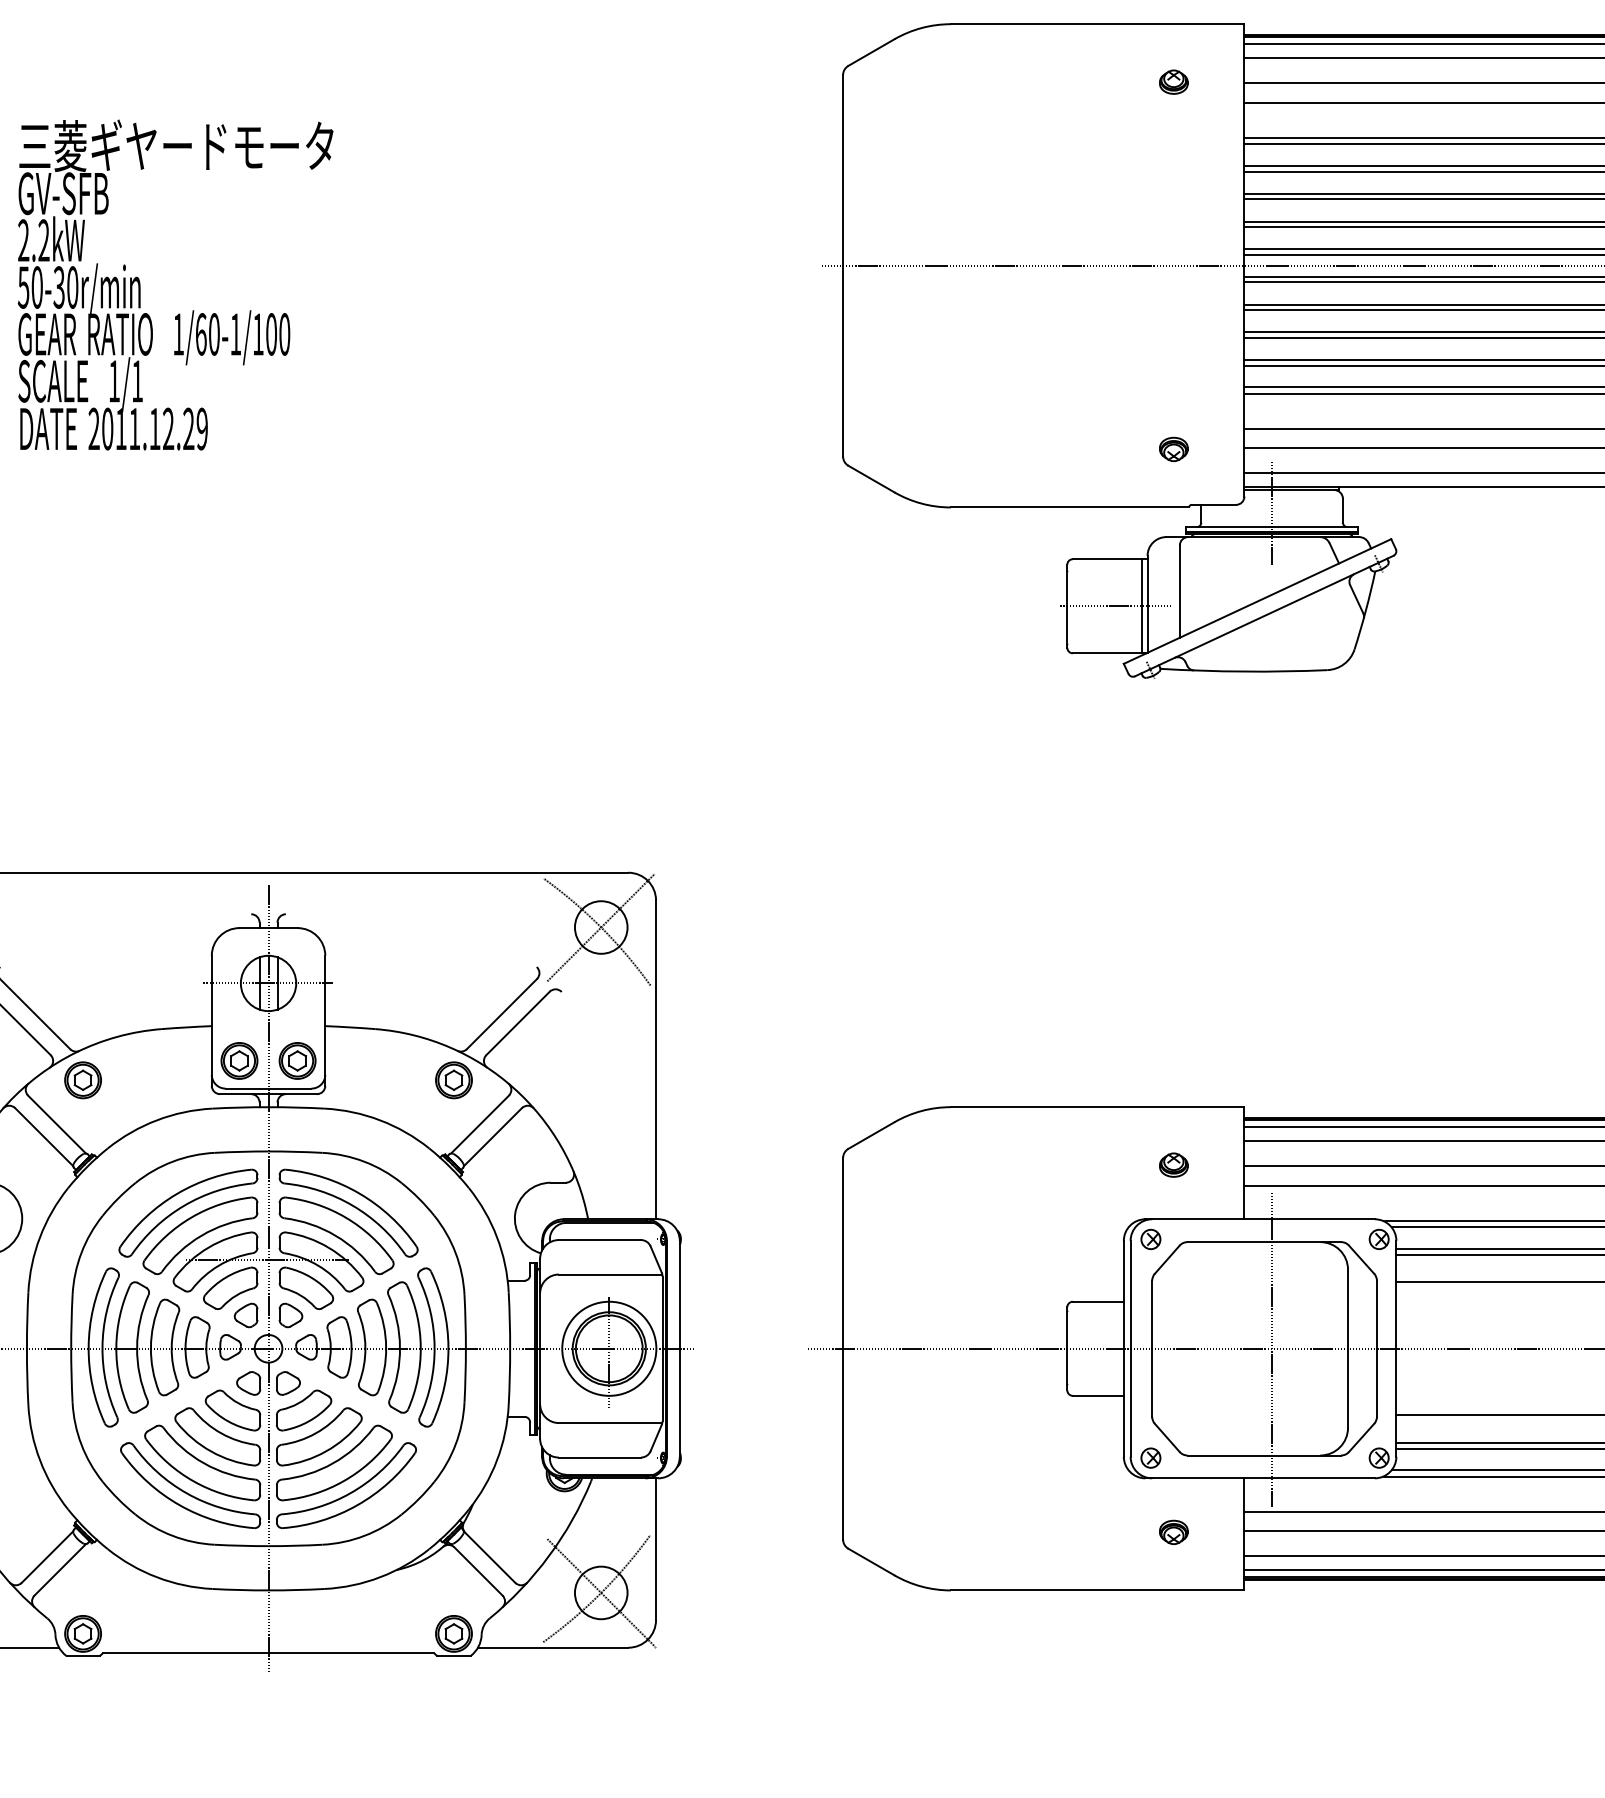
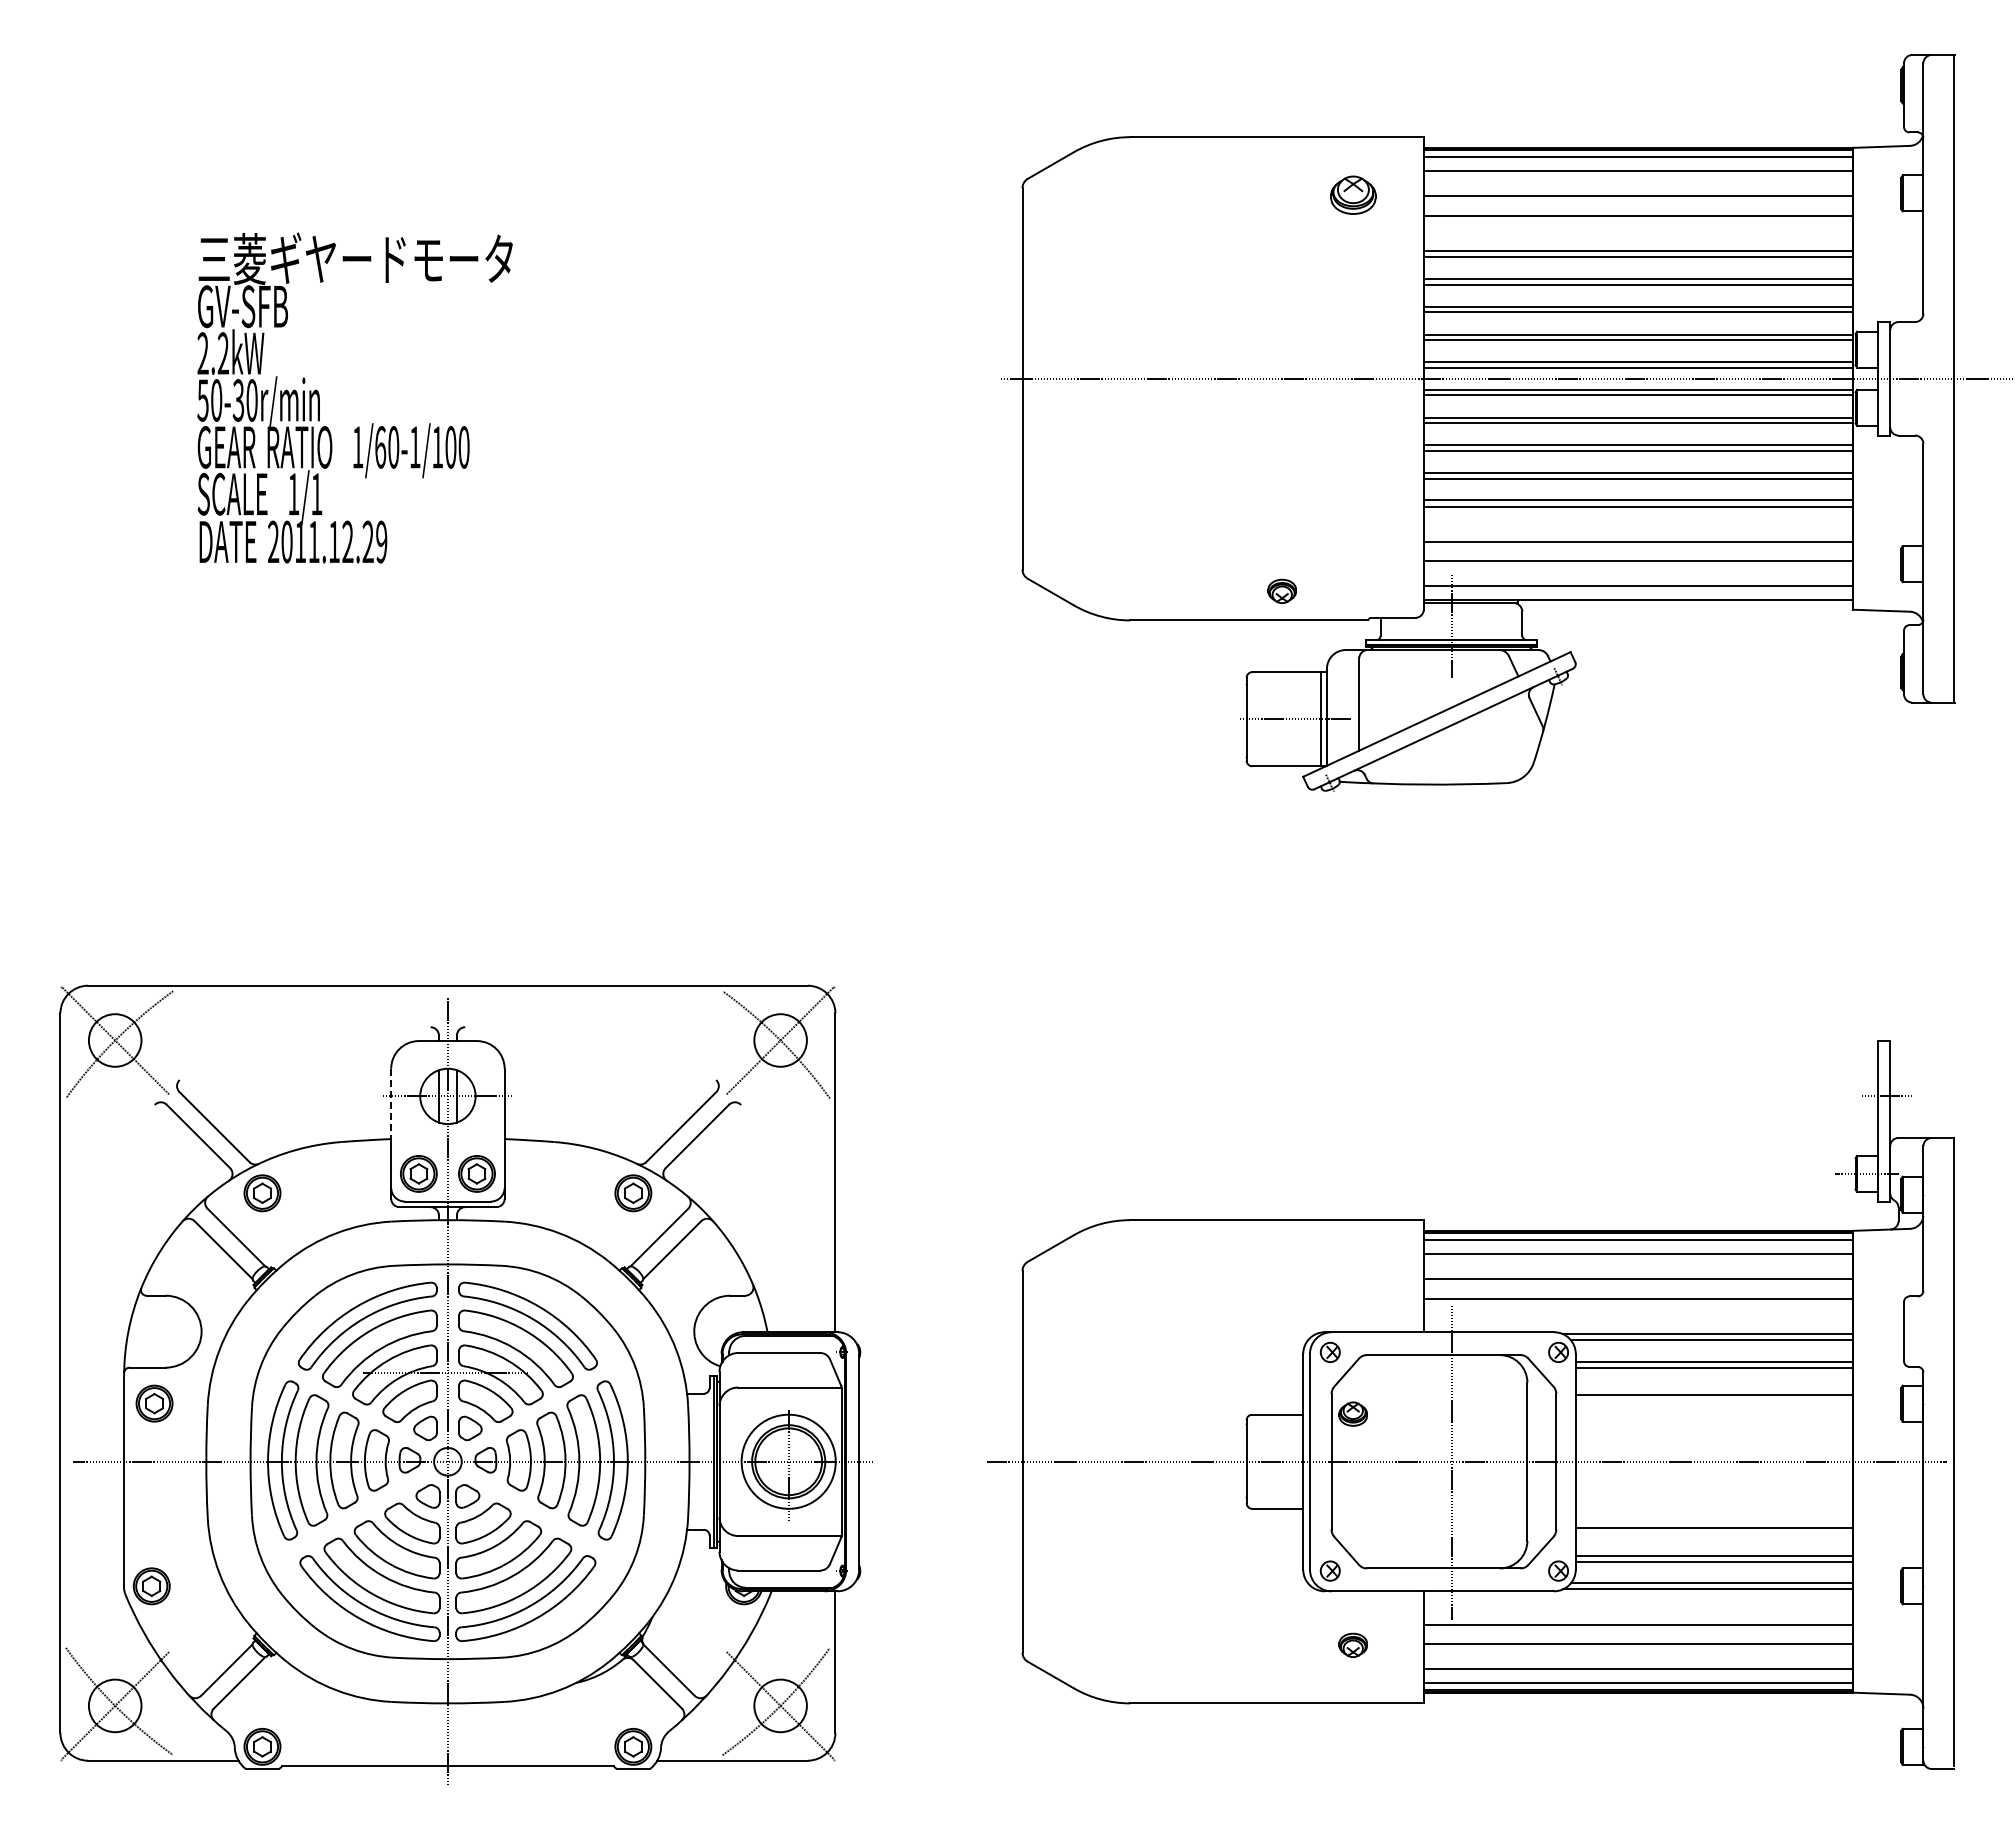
part: (1173, 81) -> (1352, 194), size x1.6
part: (1173, 448) -> (1281, 590), moved
line: (212, 991) -> (391, 1104), solid -> dashed
part: (1173, 1164) -> (1352, 1413), moved

